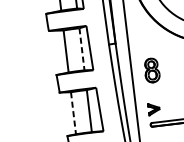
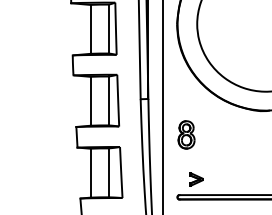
line: (82, 49) -> (109, 101), dashed -> solid
part: (154, 109) -> (196, 179), moved
line: (73, 113) -> (90, 173), dashed -> solid

